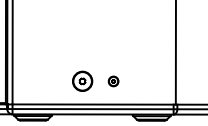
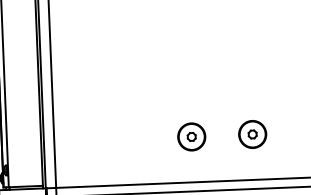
part: (82, 81) -> (191, 137), size x0.71
part: (113, 81) -> (252, 134), size x1.43

